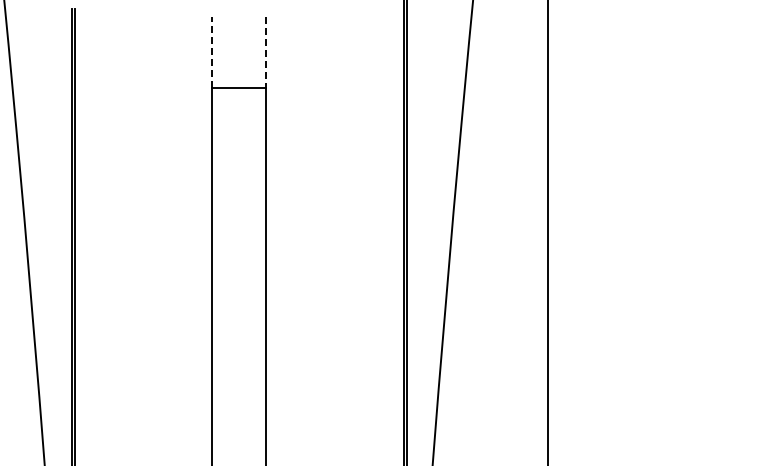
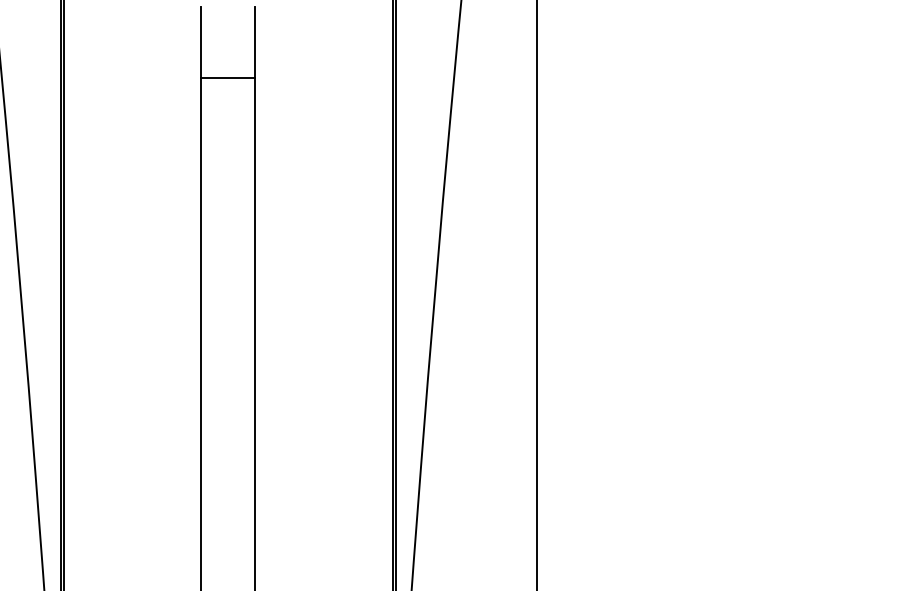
line: (212, 52) -> (201, 42), dashed -> solid
line: (265, 52) -> (254, 42), dashed -> solid

